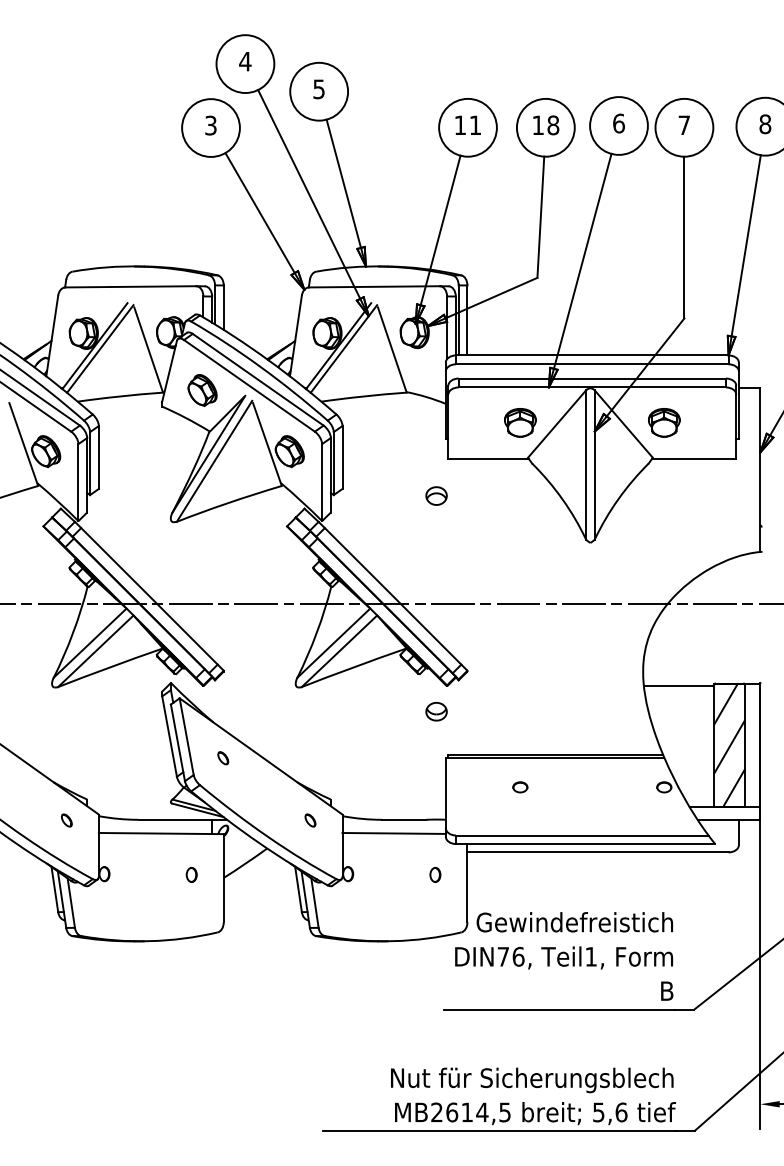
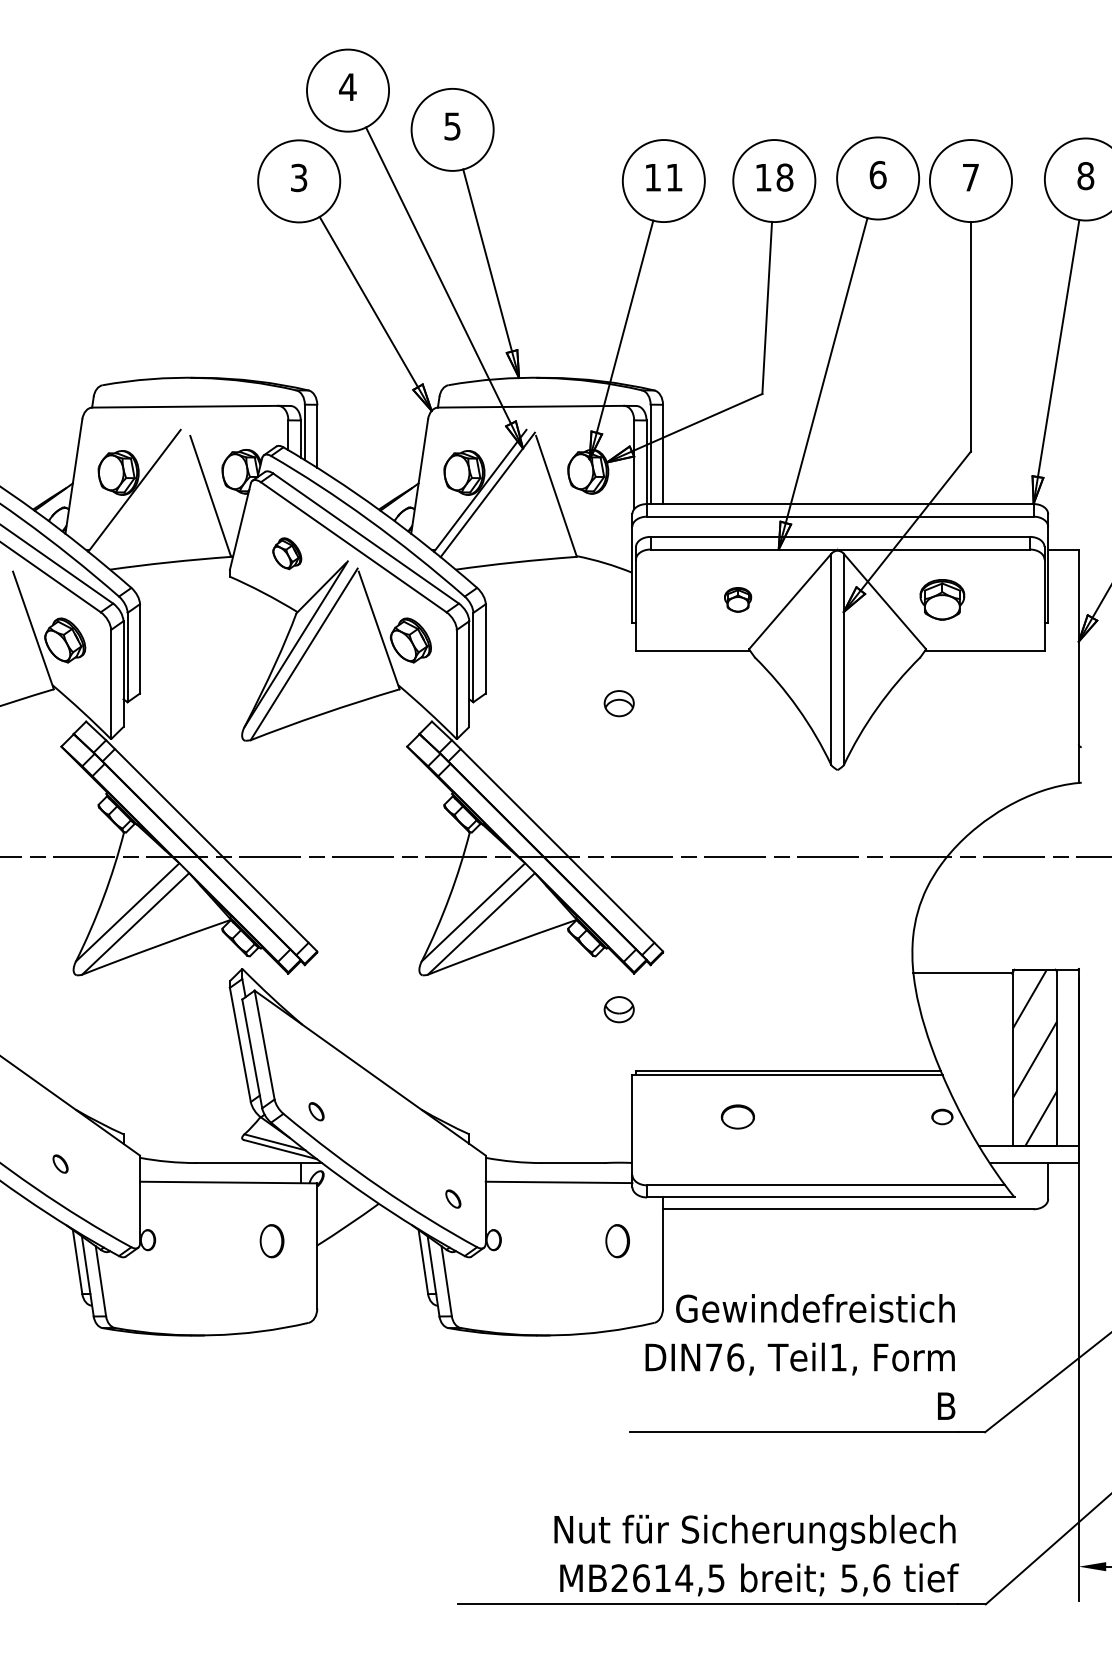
line: (99, 348) -> (141, 494), removed
part: (202, 390) -> (287, 553), size x0.7
part: (519, 422) -> (737, 599), size x0.6
part: (223, 758) -> (316, 1111), moved
part: (520, 787) -> (738, 1116), size x1.6
part: (66, 820) -> (60, 1163), moved
part: (310, 820) -> (453, 1198), moved
part: (191, 875) -> (271, 1241), size x1.6
part: (435, 875) -> (617, 1241), size x1.6

